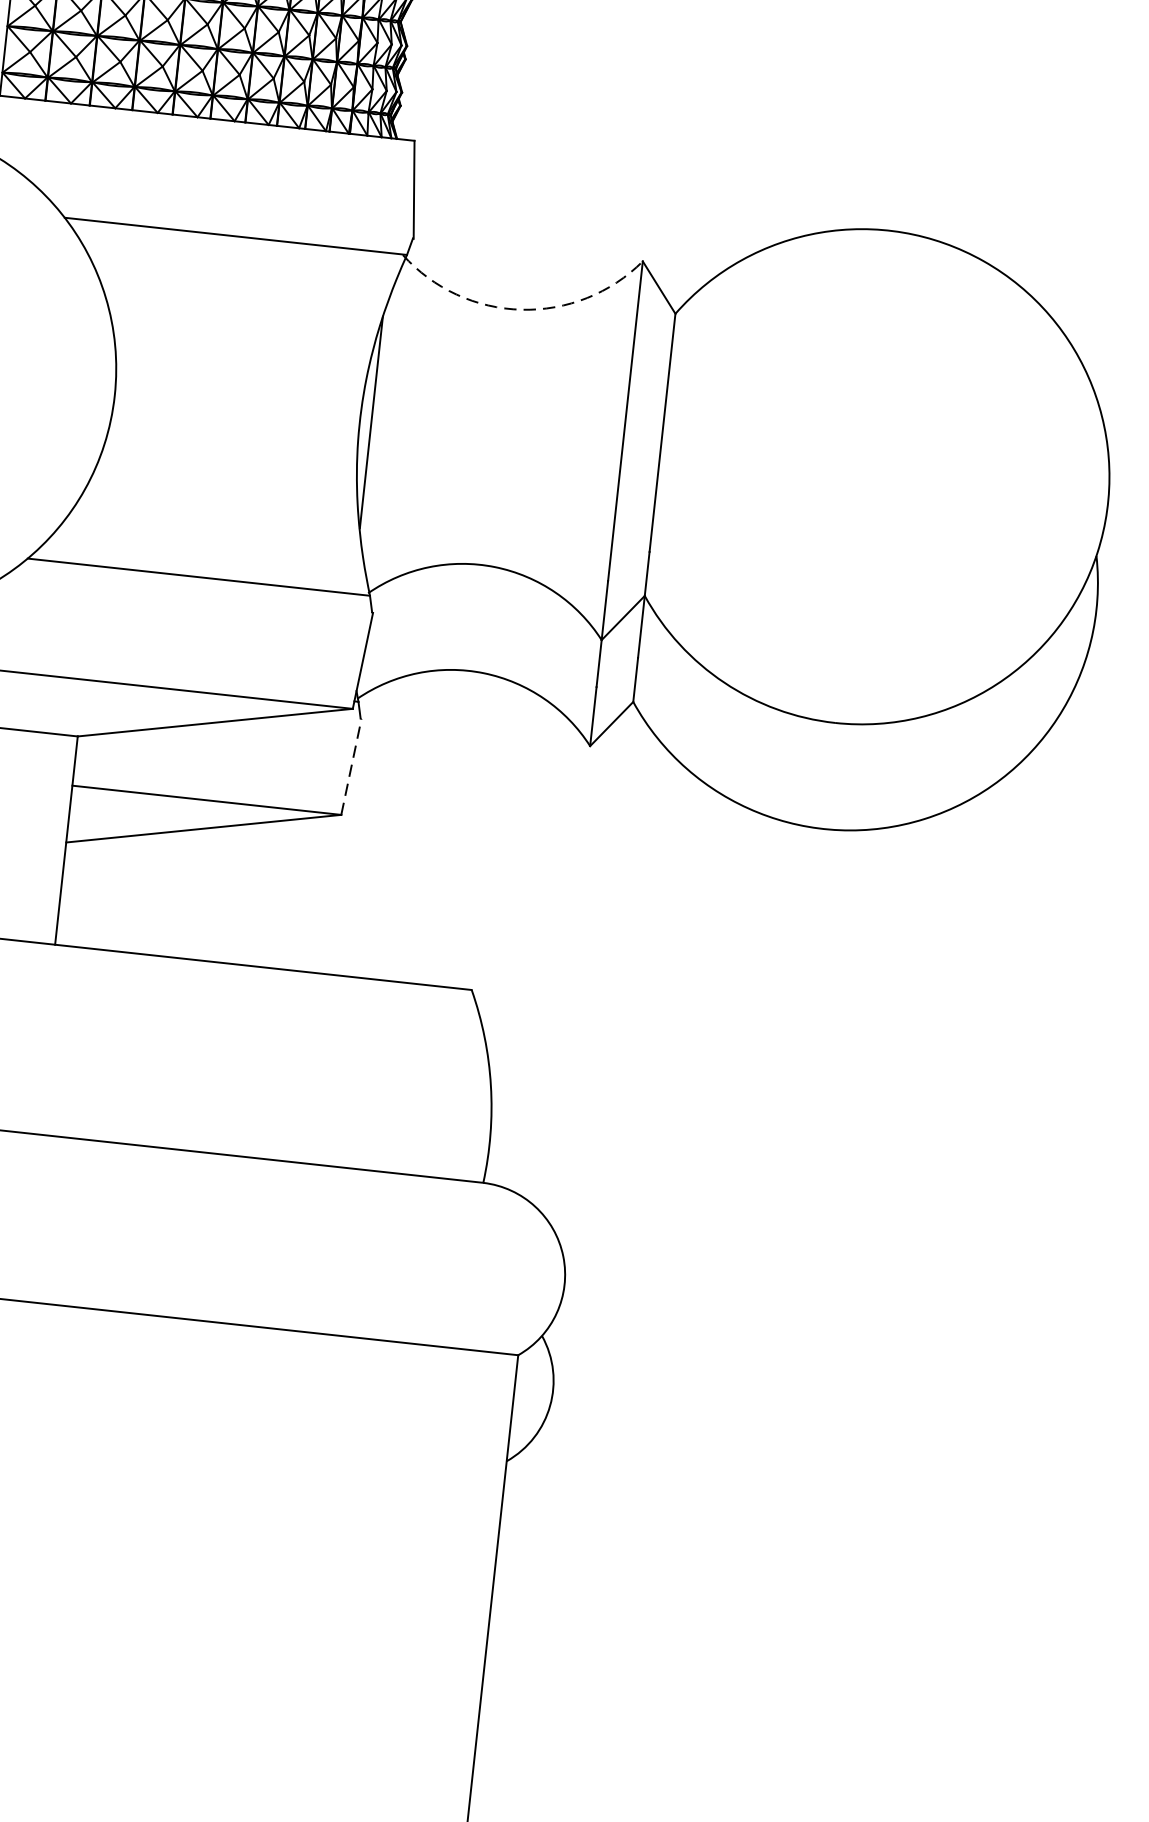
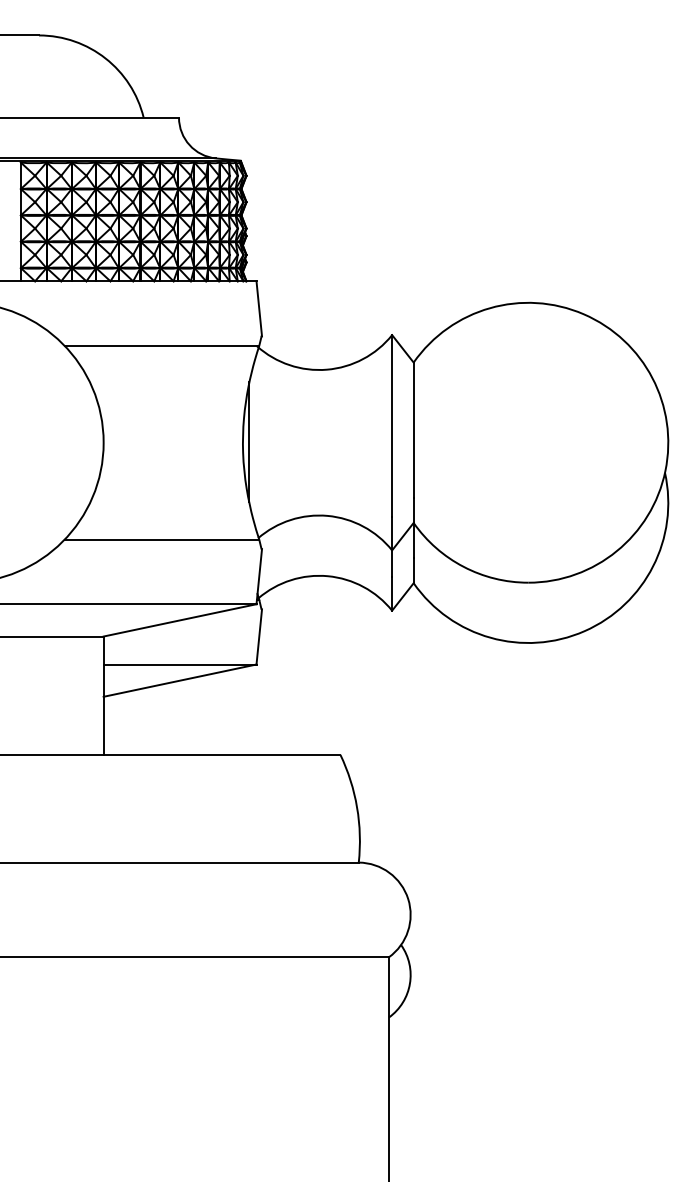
arc: (520, 309) -> (326, 369), dashed -> solid
line: (351, 766) -> (259, 636), dashed -> solid

